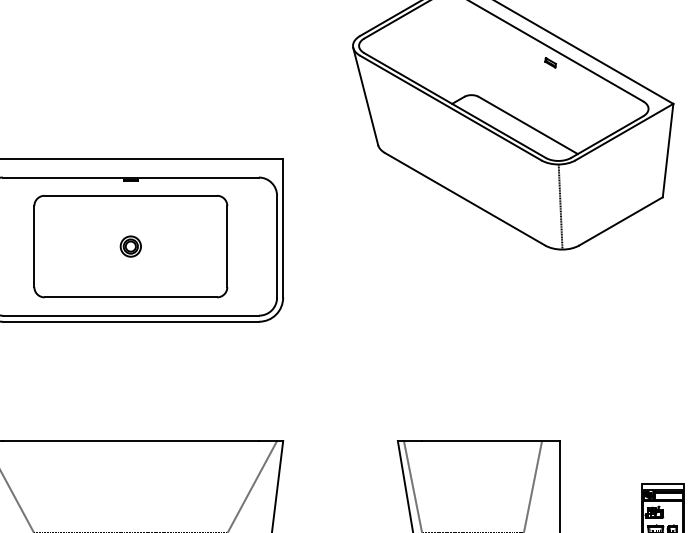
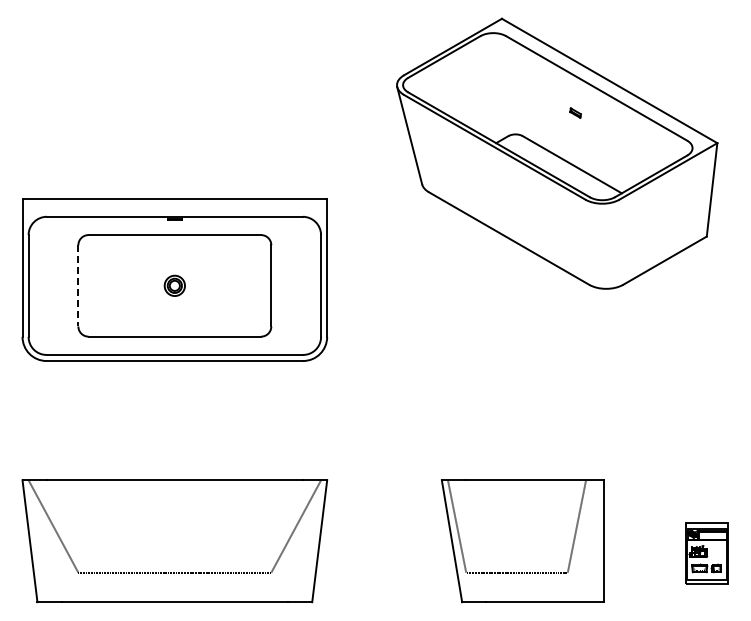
part: (550, 62) -> (575, 112), moved
line: (560, 206) -> (604, 245), removed
line: (34, 246) -> (78, 285), solid -> dashed

